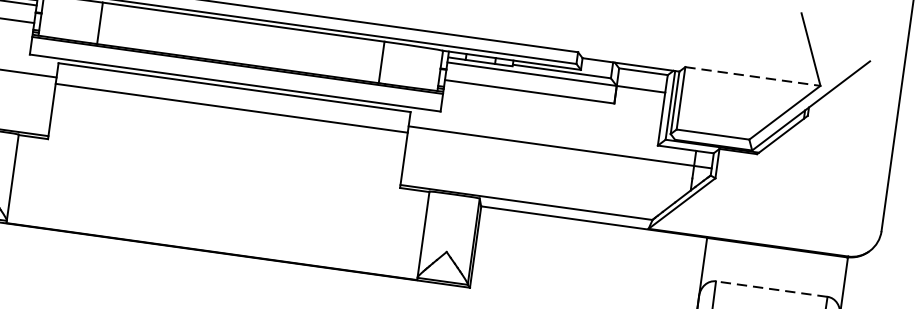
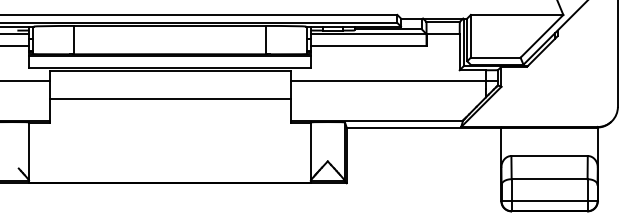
line: (753, 75) -> (517, 14), dashed -> solid
line: (231, 107) -> (169, 98), moved
line: (771, 289) -> (549, 156), dashed -> solid

